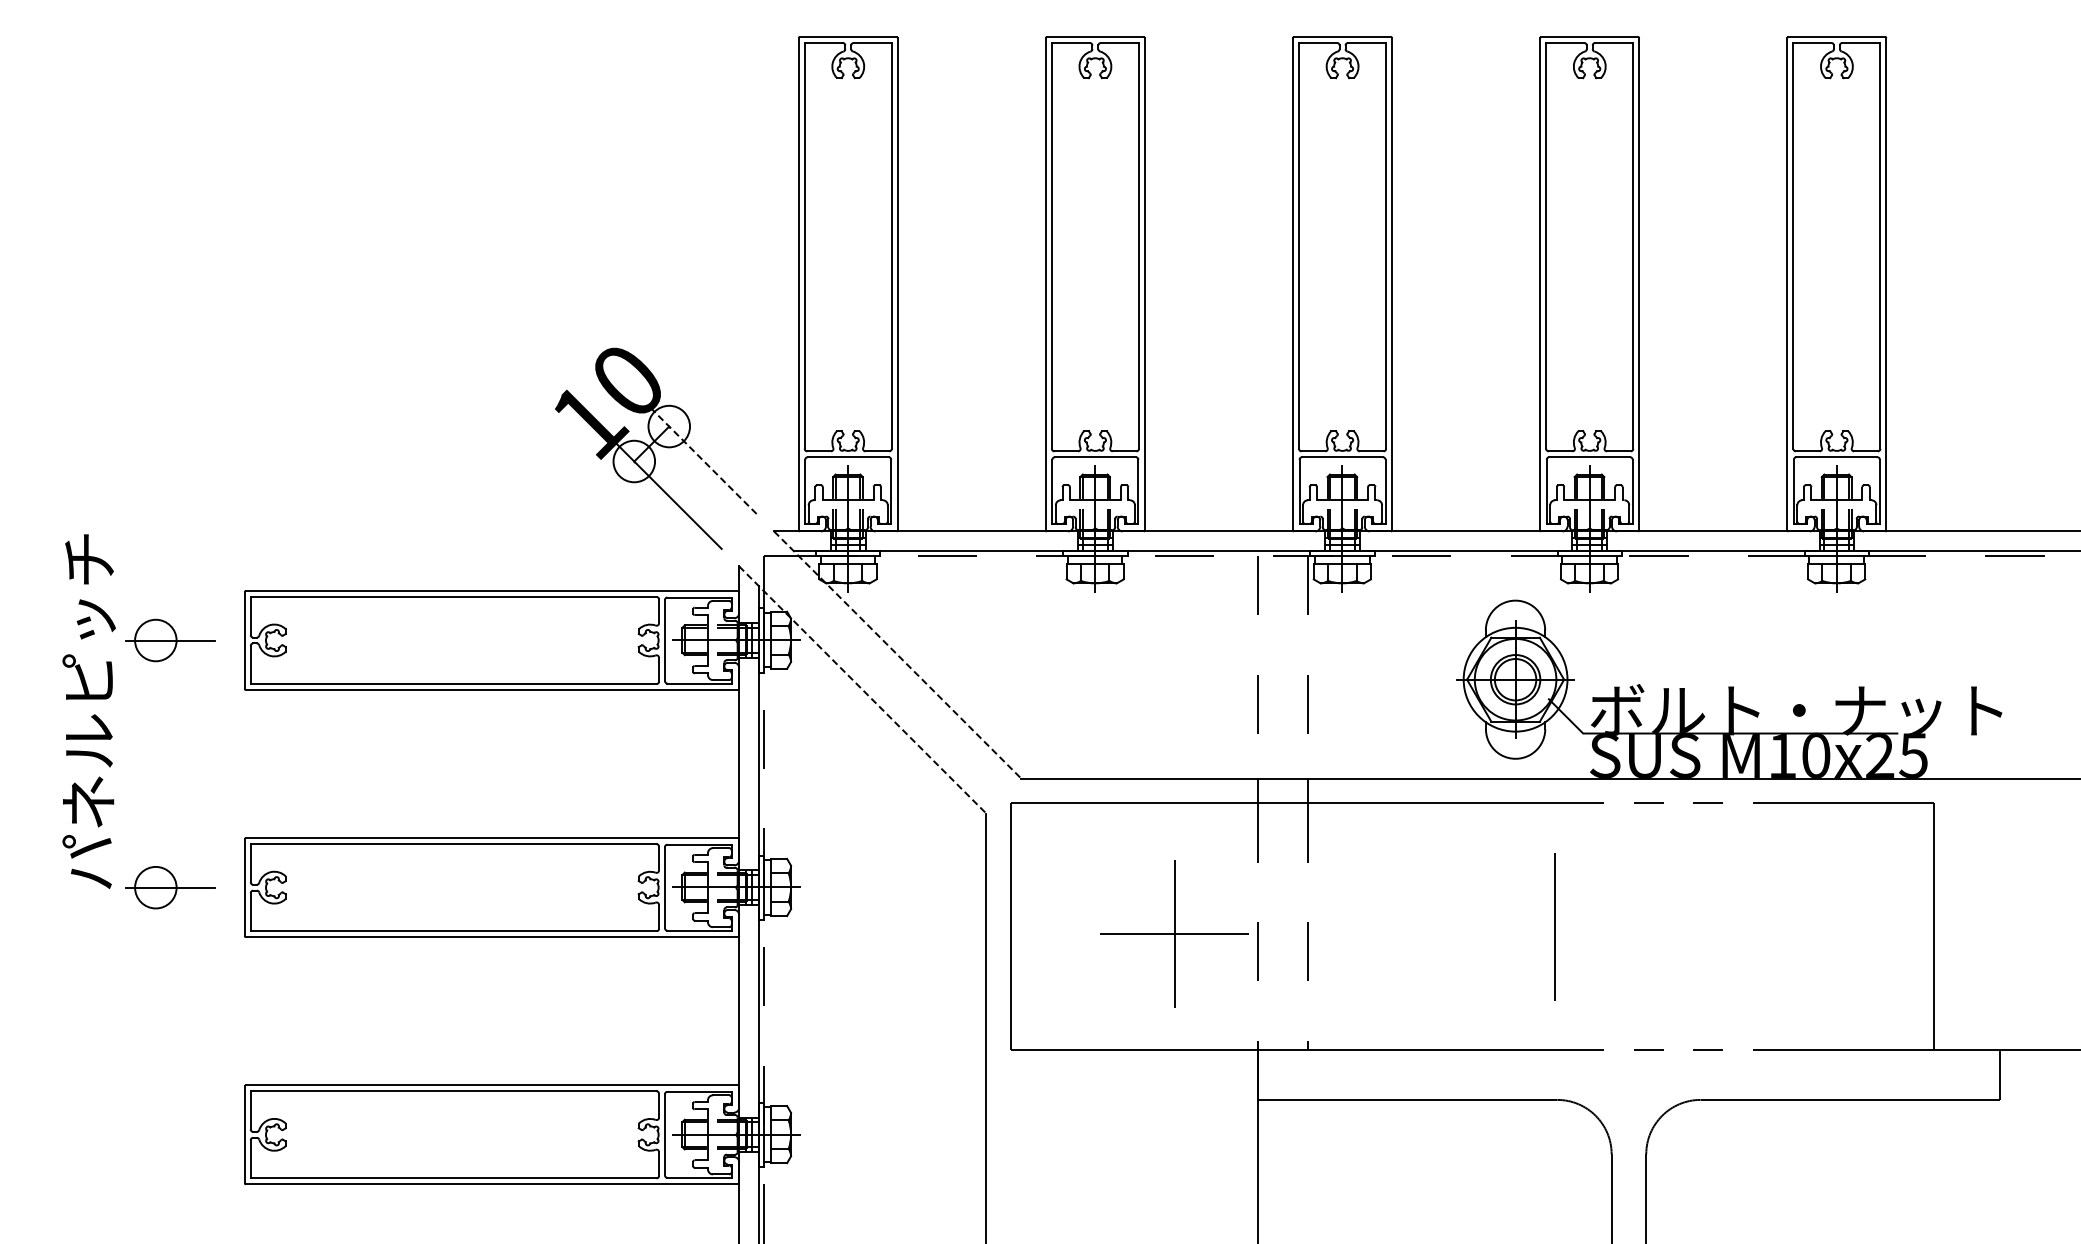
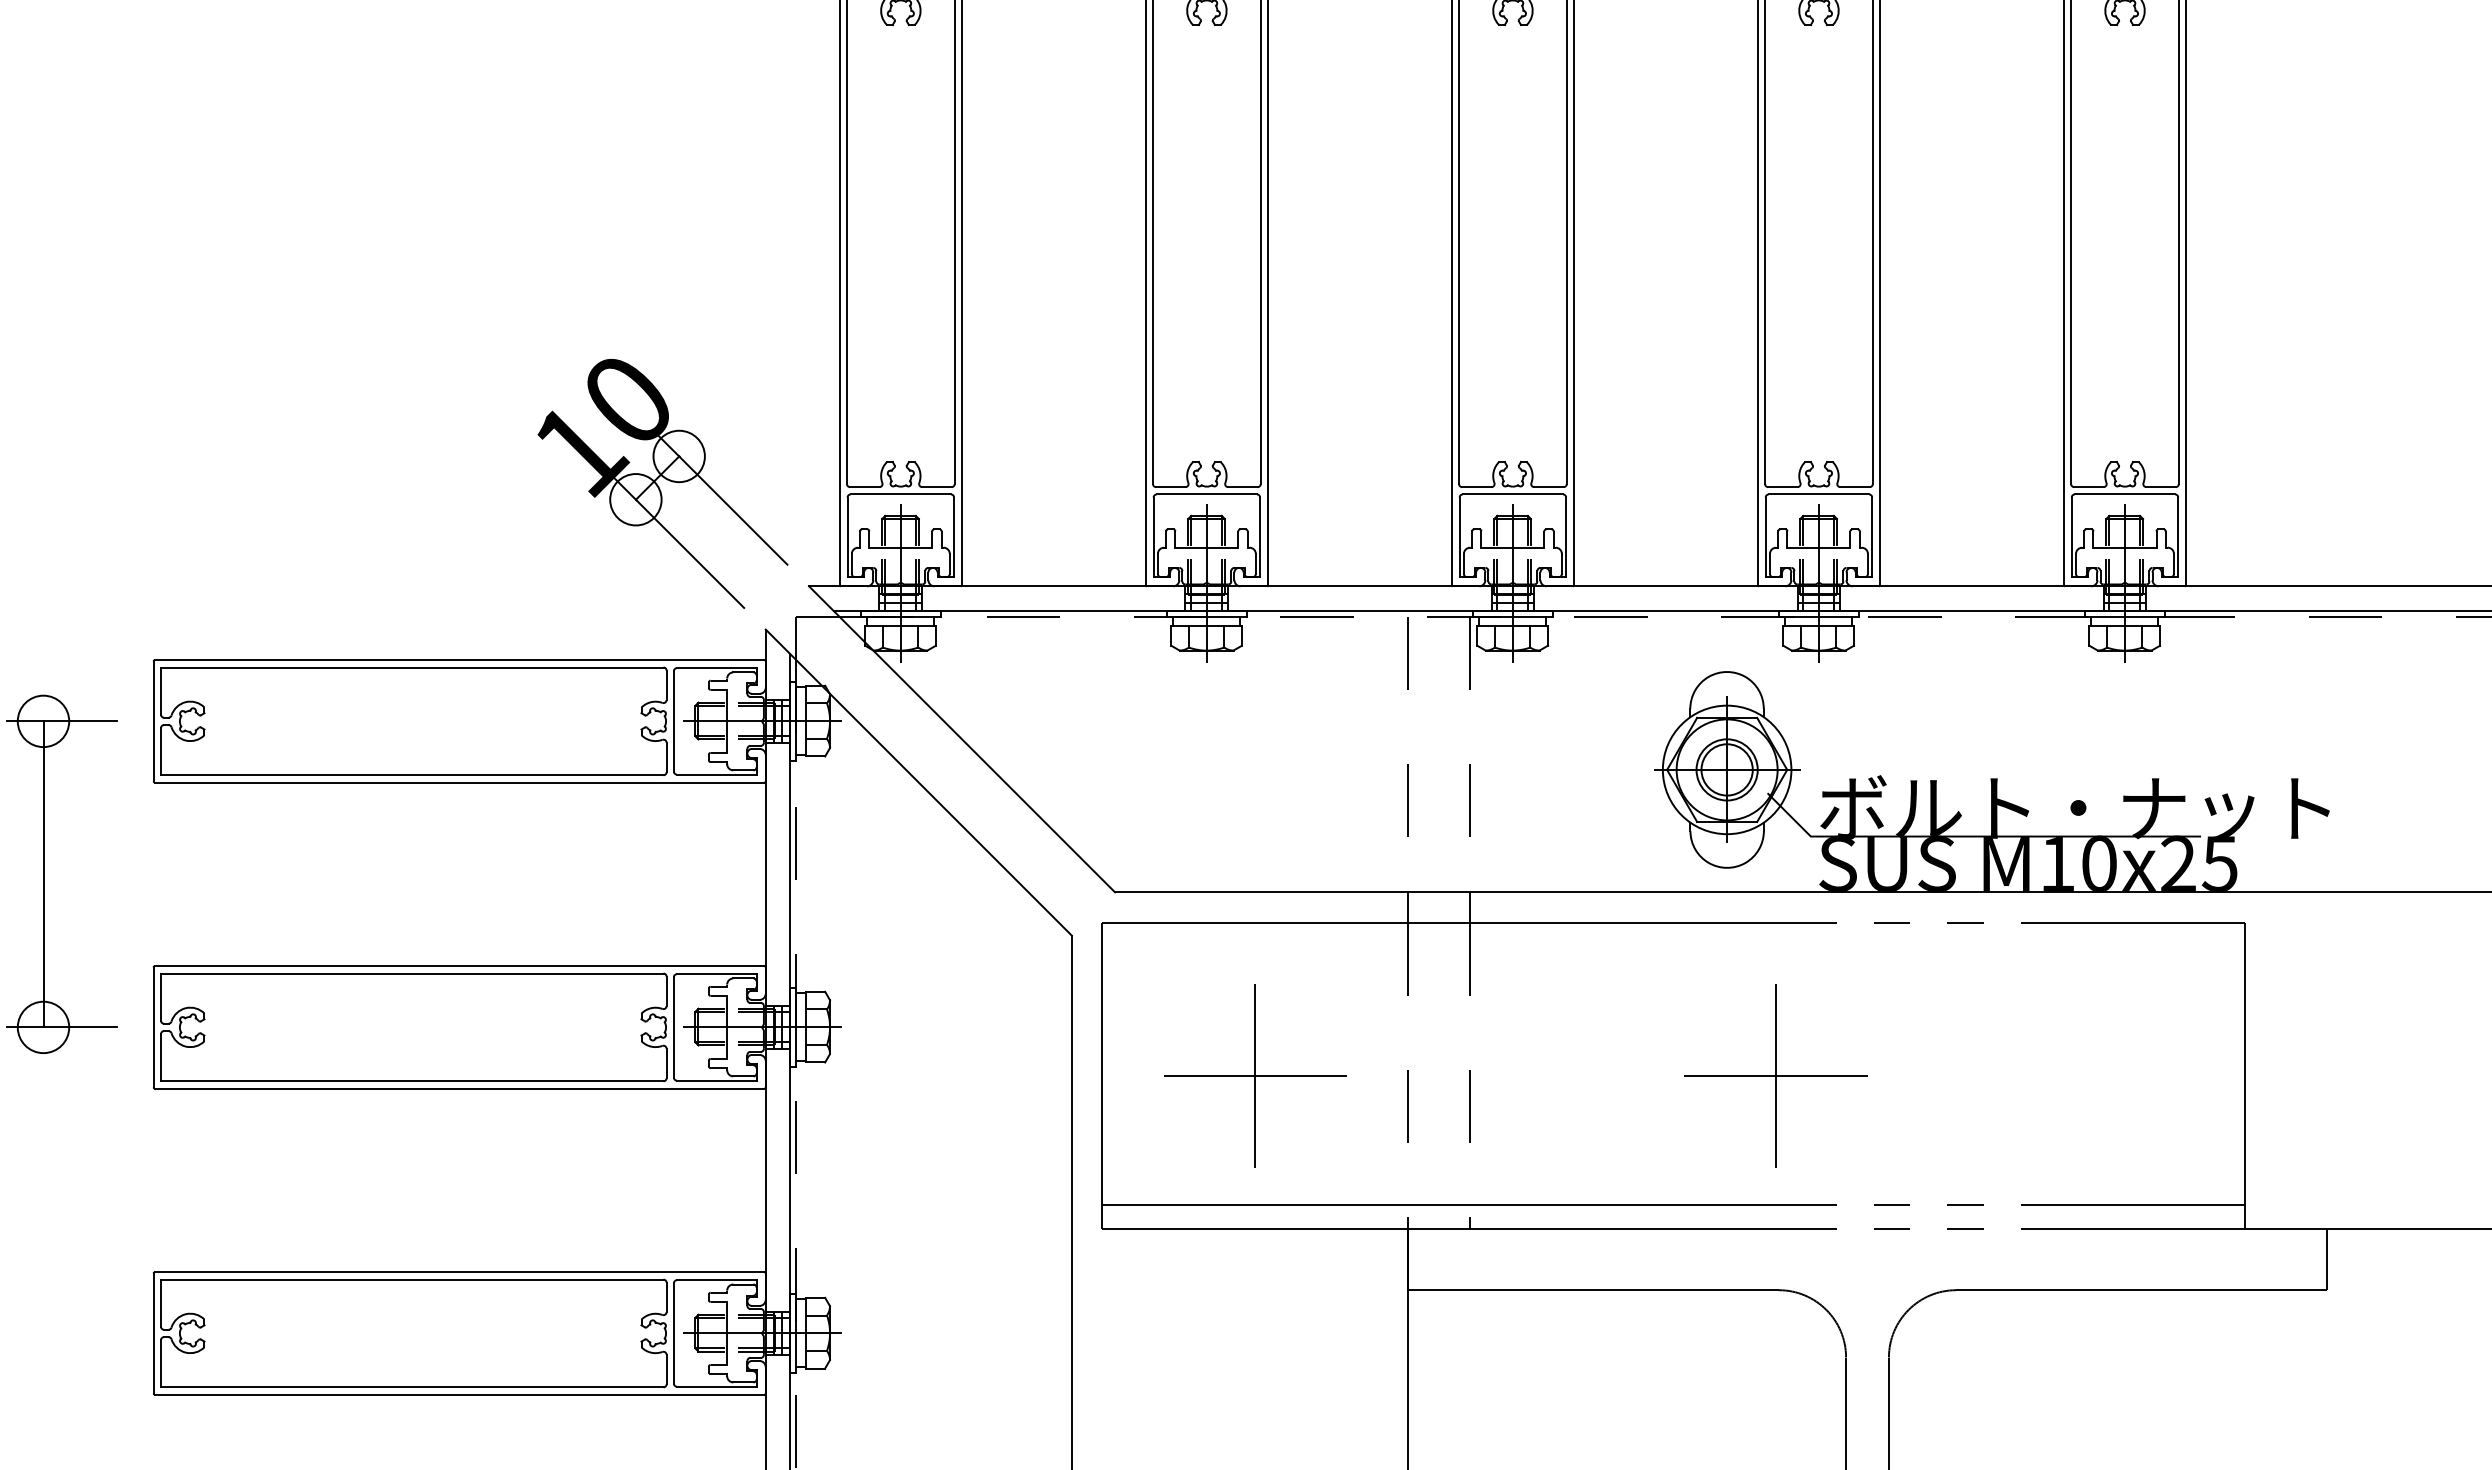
line: (702, 459) -> (720, 497), dashed -> solid
line: (897, 655) -> (961, 739), dashed -> solid
line: (862, 689) -> (918, 782), dashed -> solid
line: (155, 763) -> (43, 873), added
line: (1554, 926) -> (1775, 1075), added
part: (1174, 933) -> (1255, 1075), moved
line: (1472, 1030) -> (1673, 1204), added

